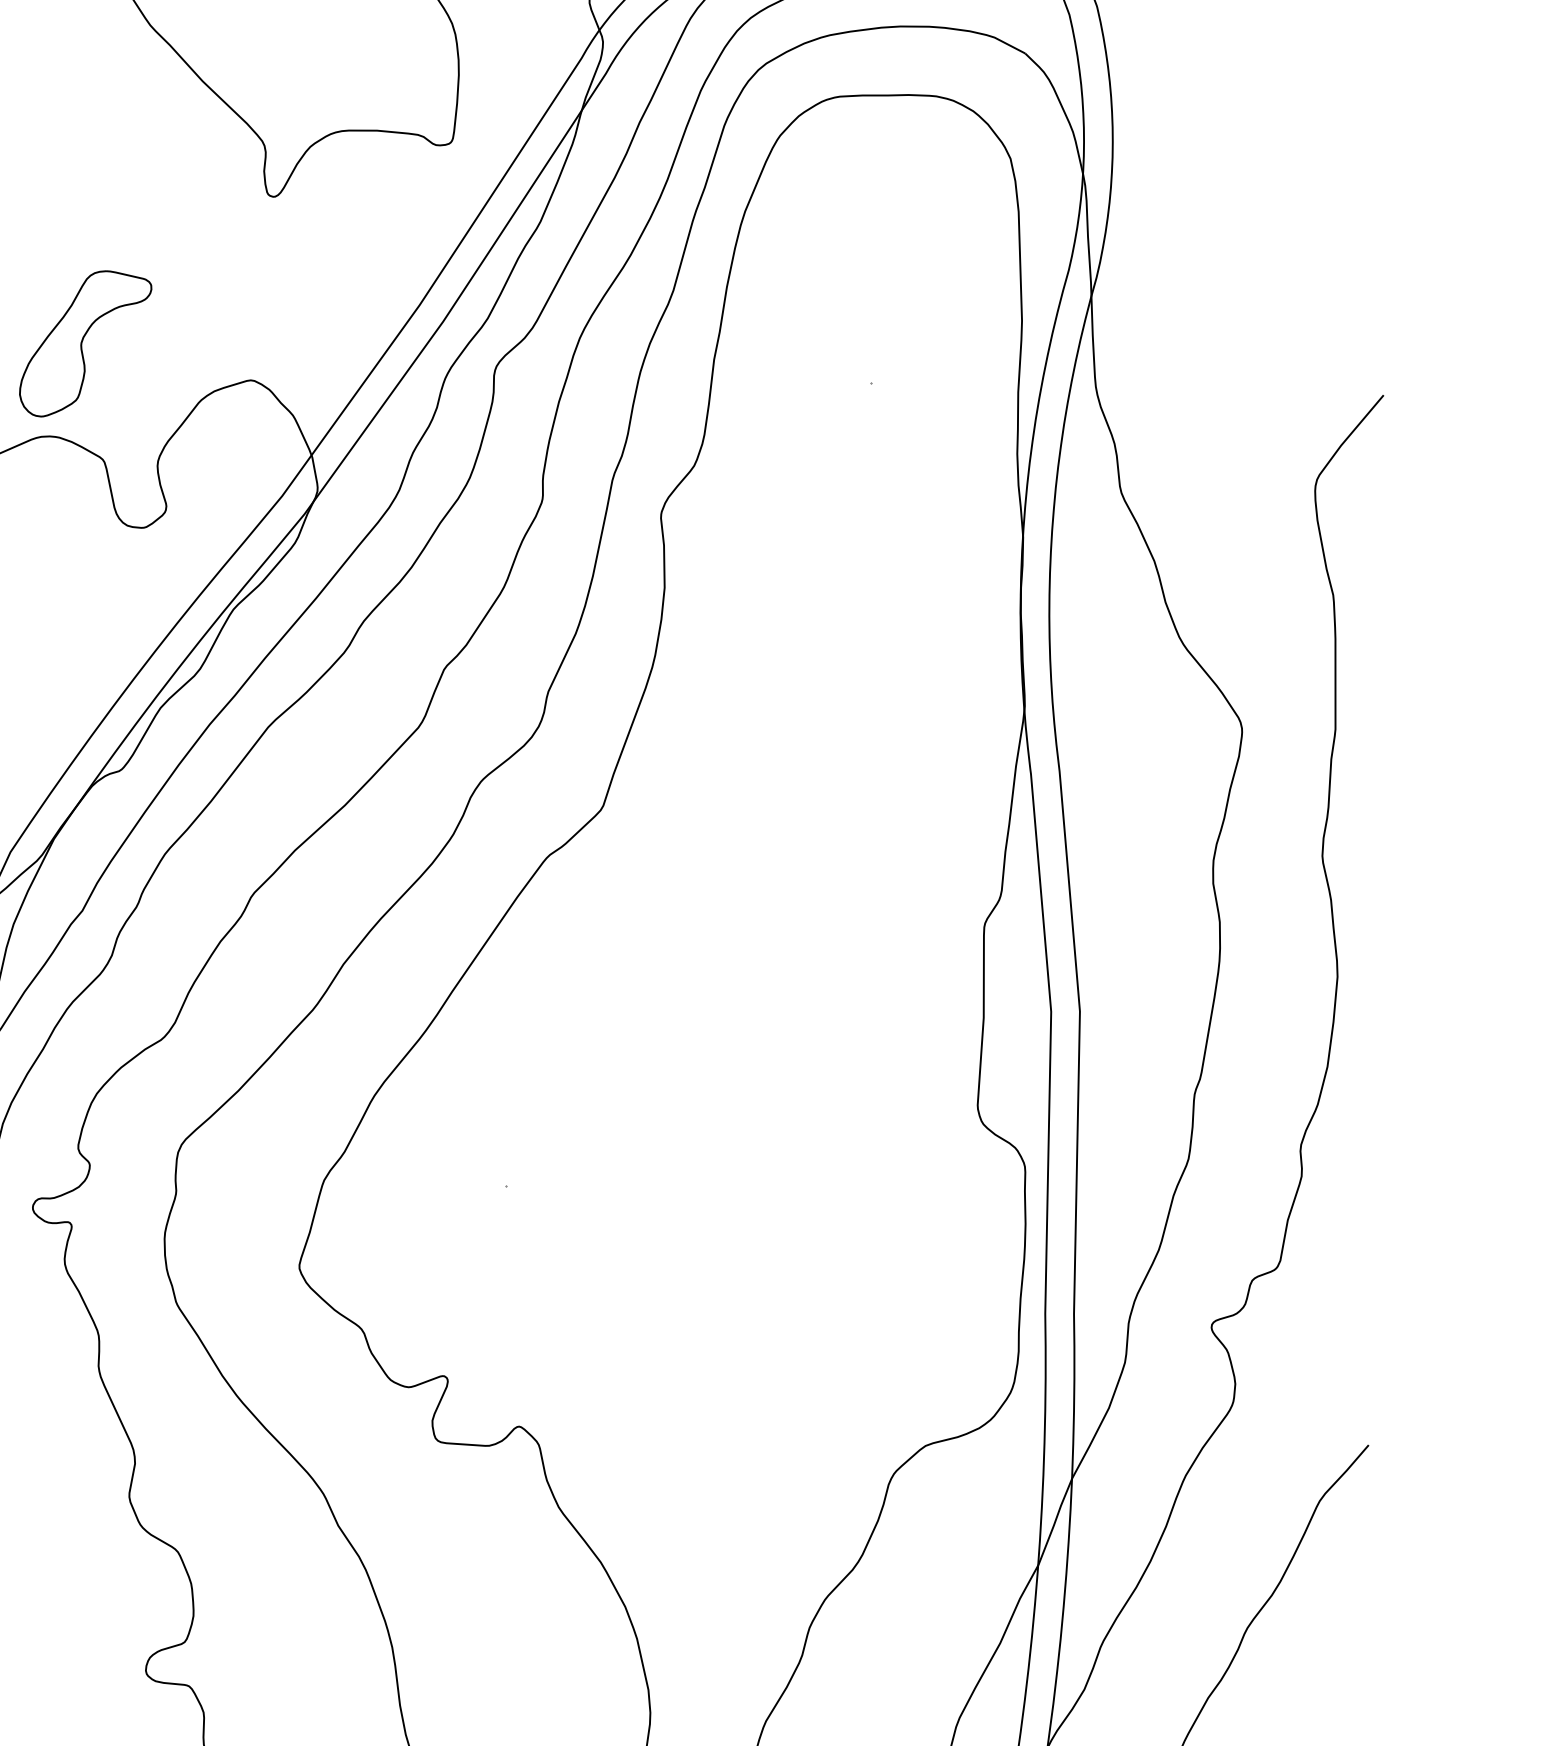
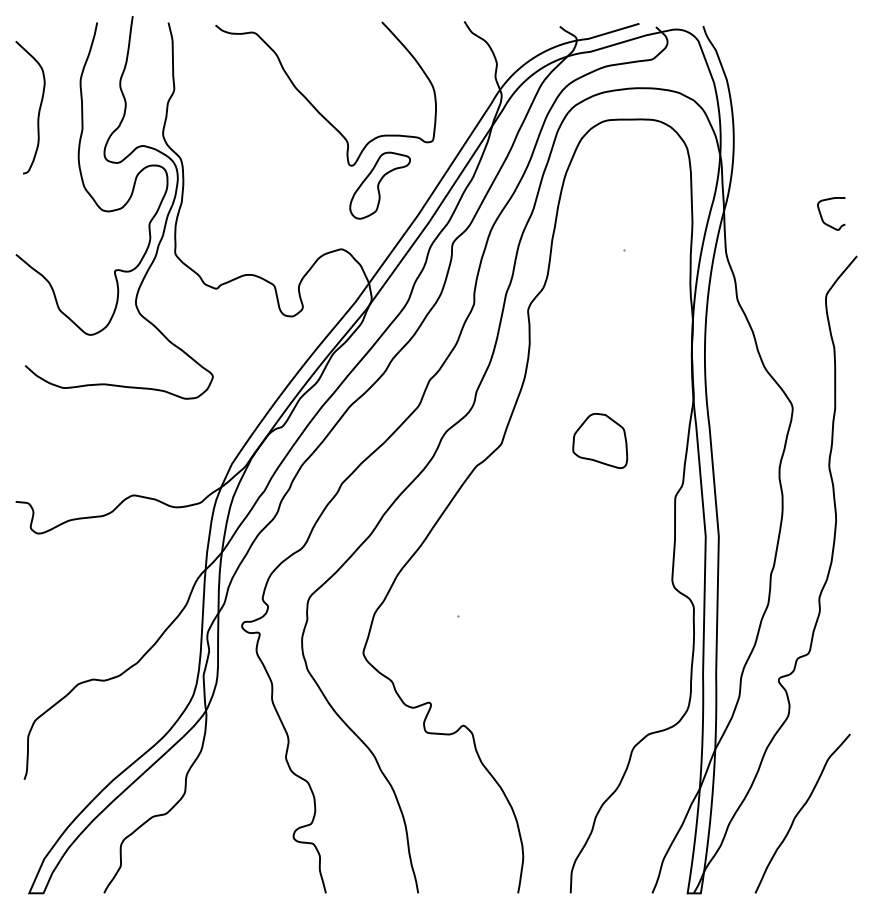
curve: (1307, 308) -> (822, 216), added
part: (84, 343) -> (379, 185), moved
part: (820, 800) -> (600, 440), added

